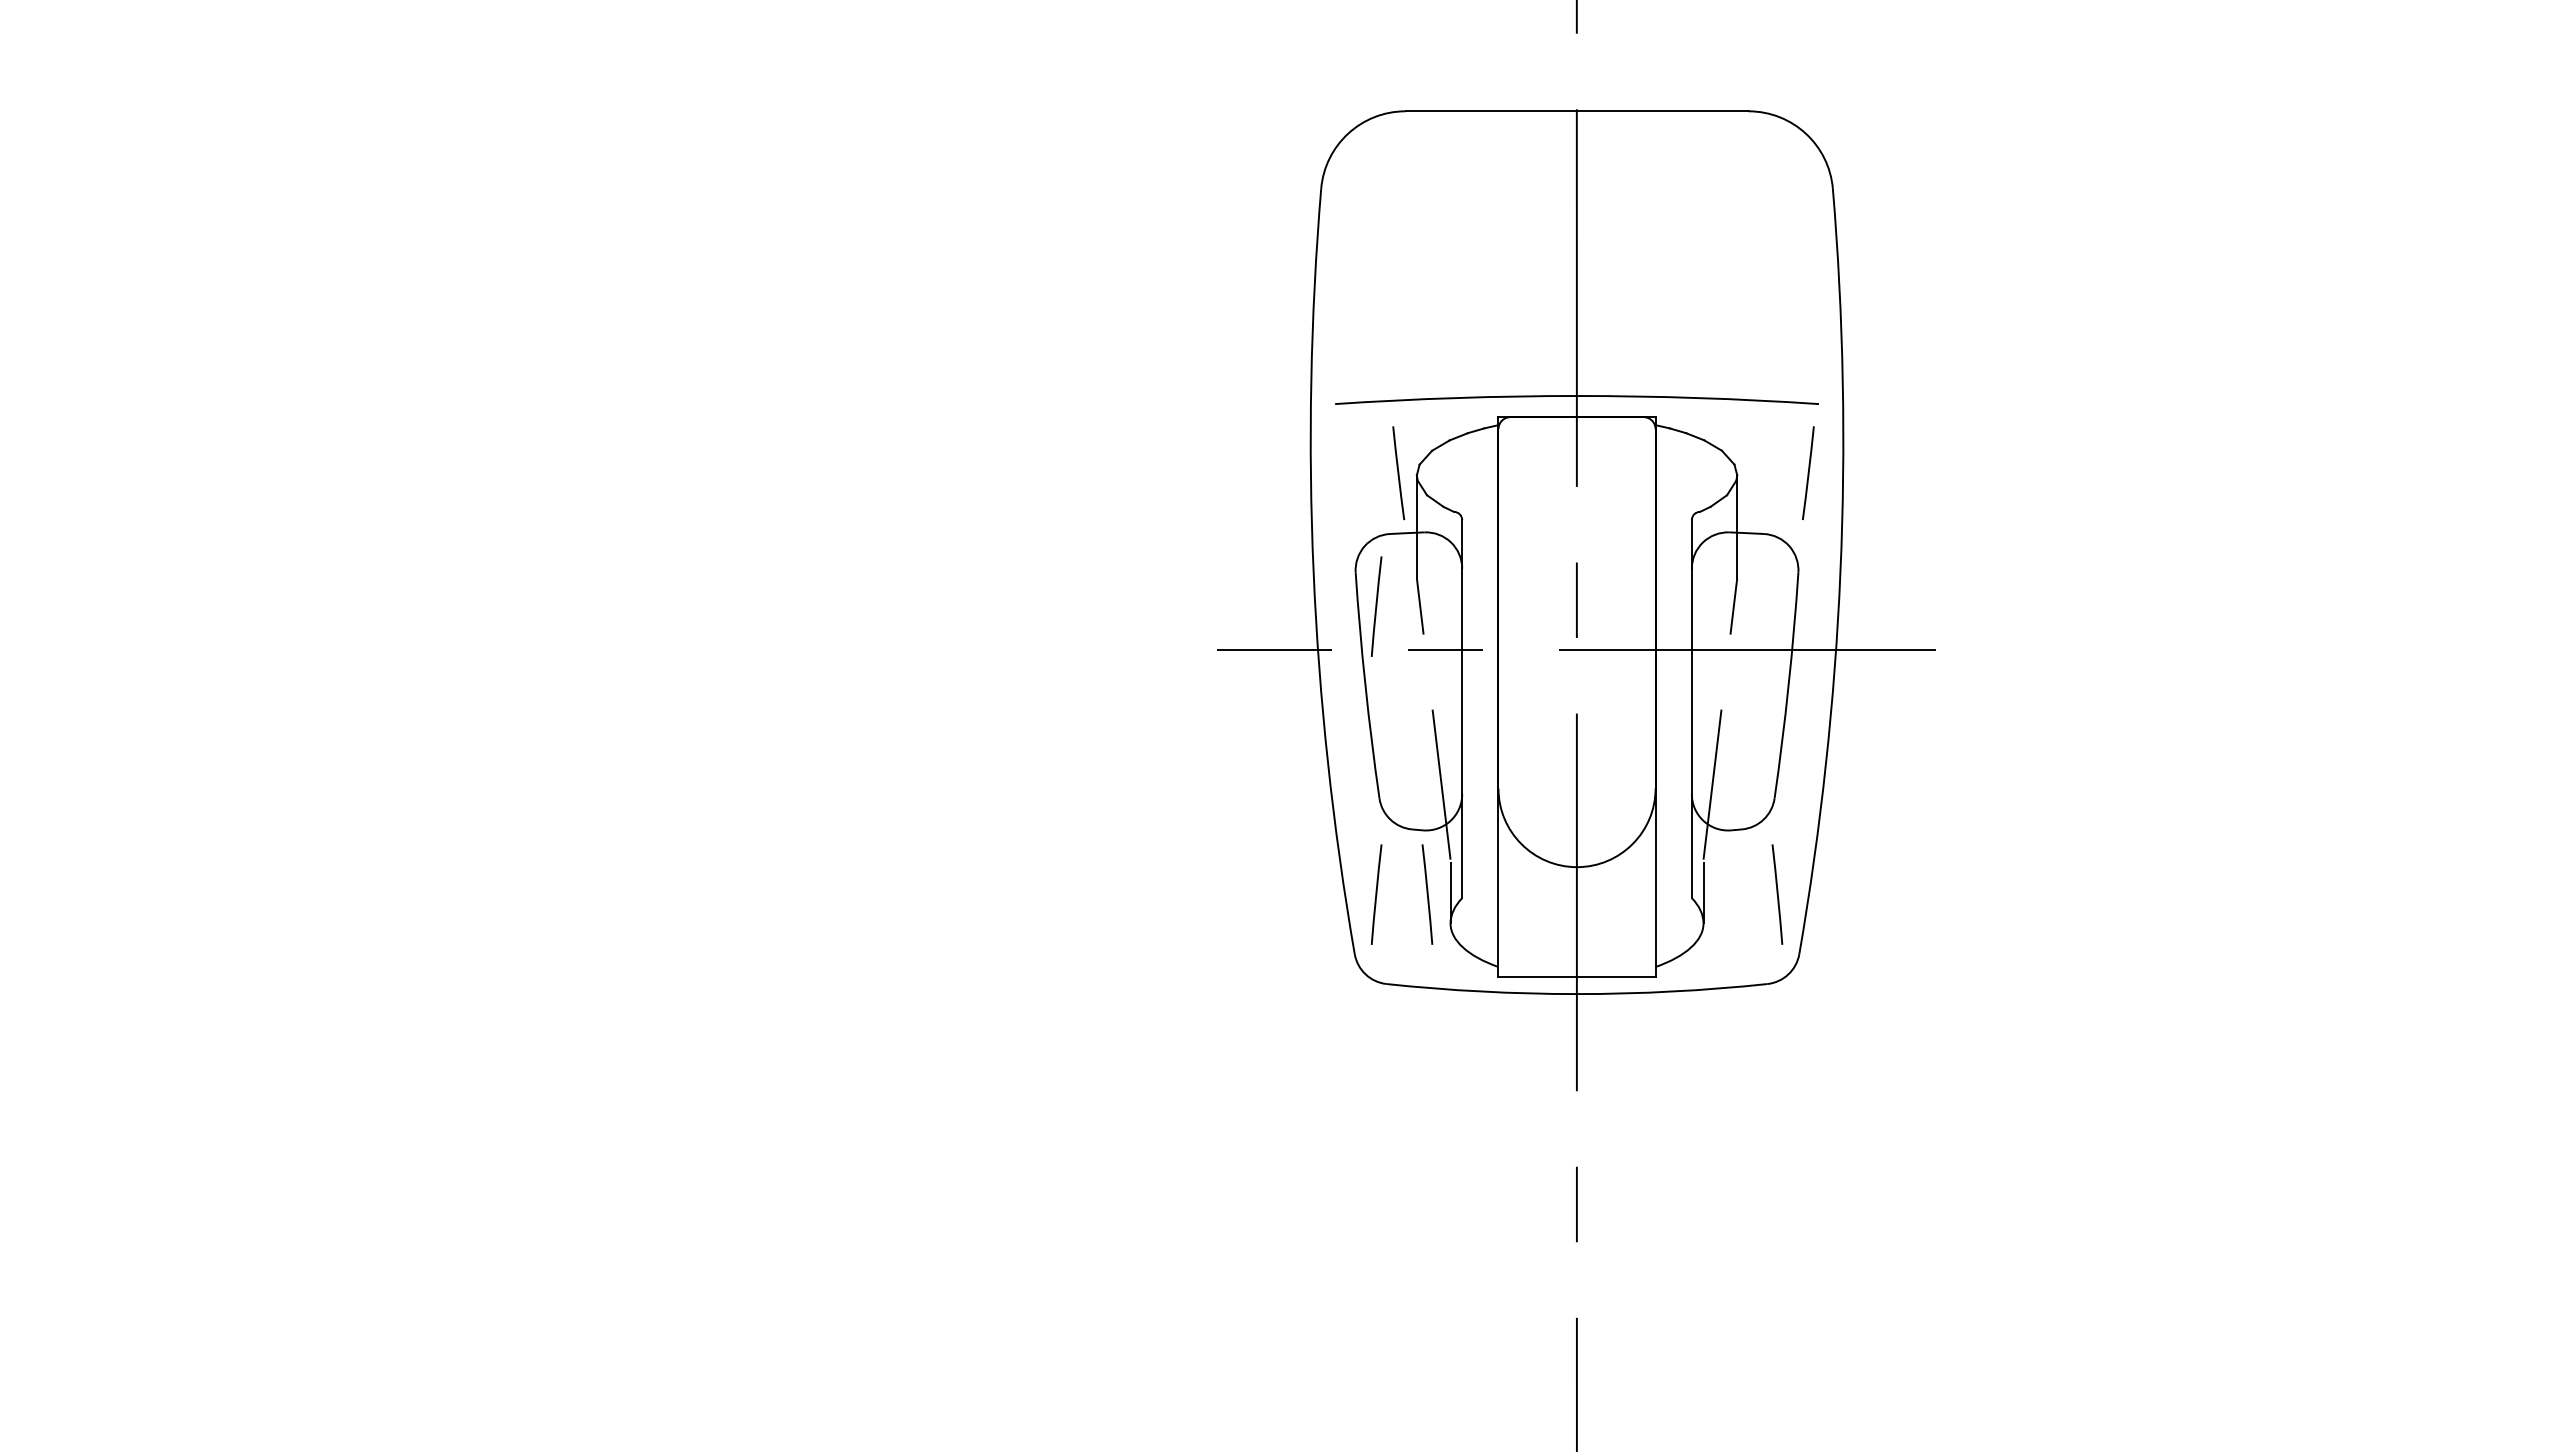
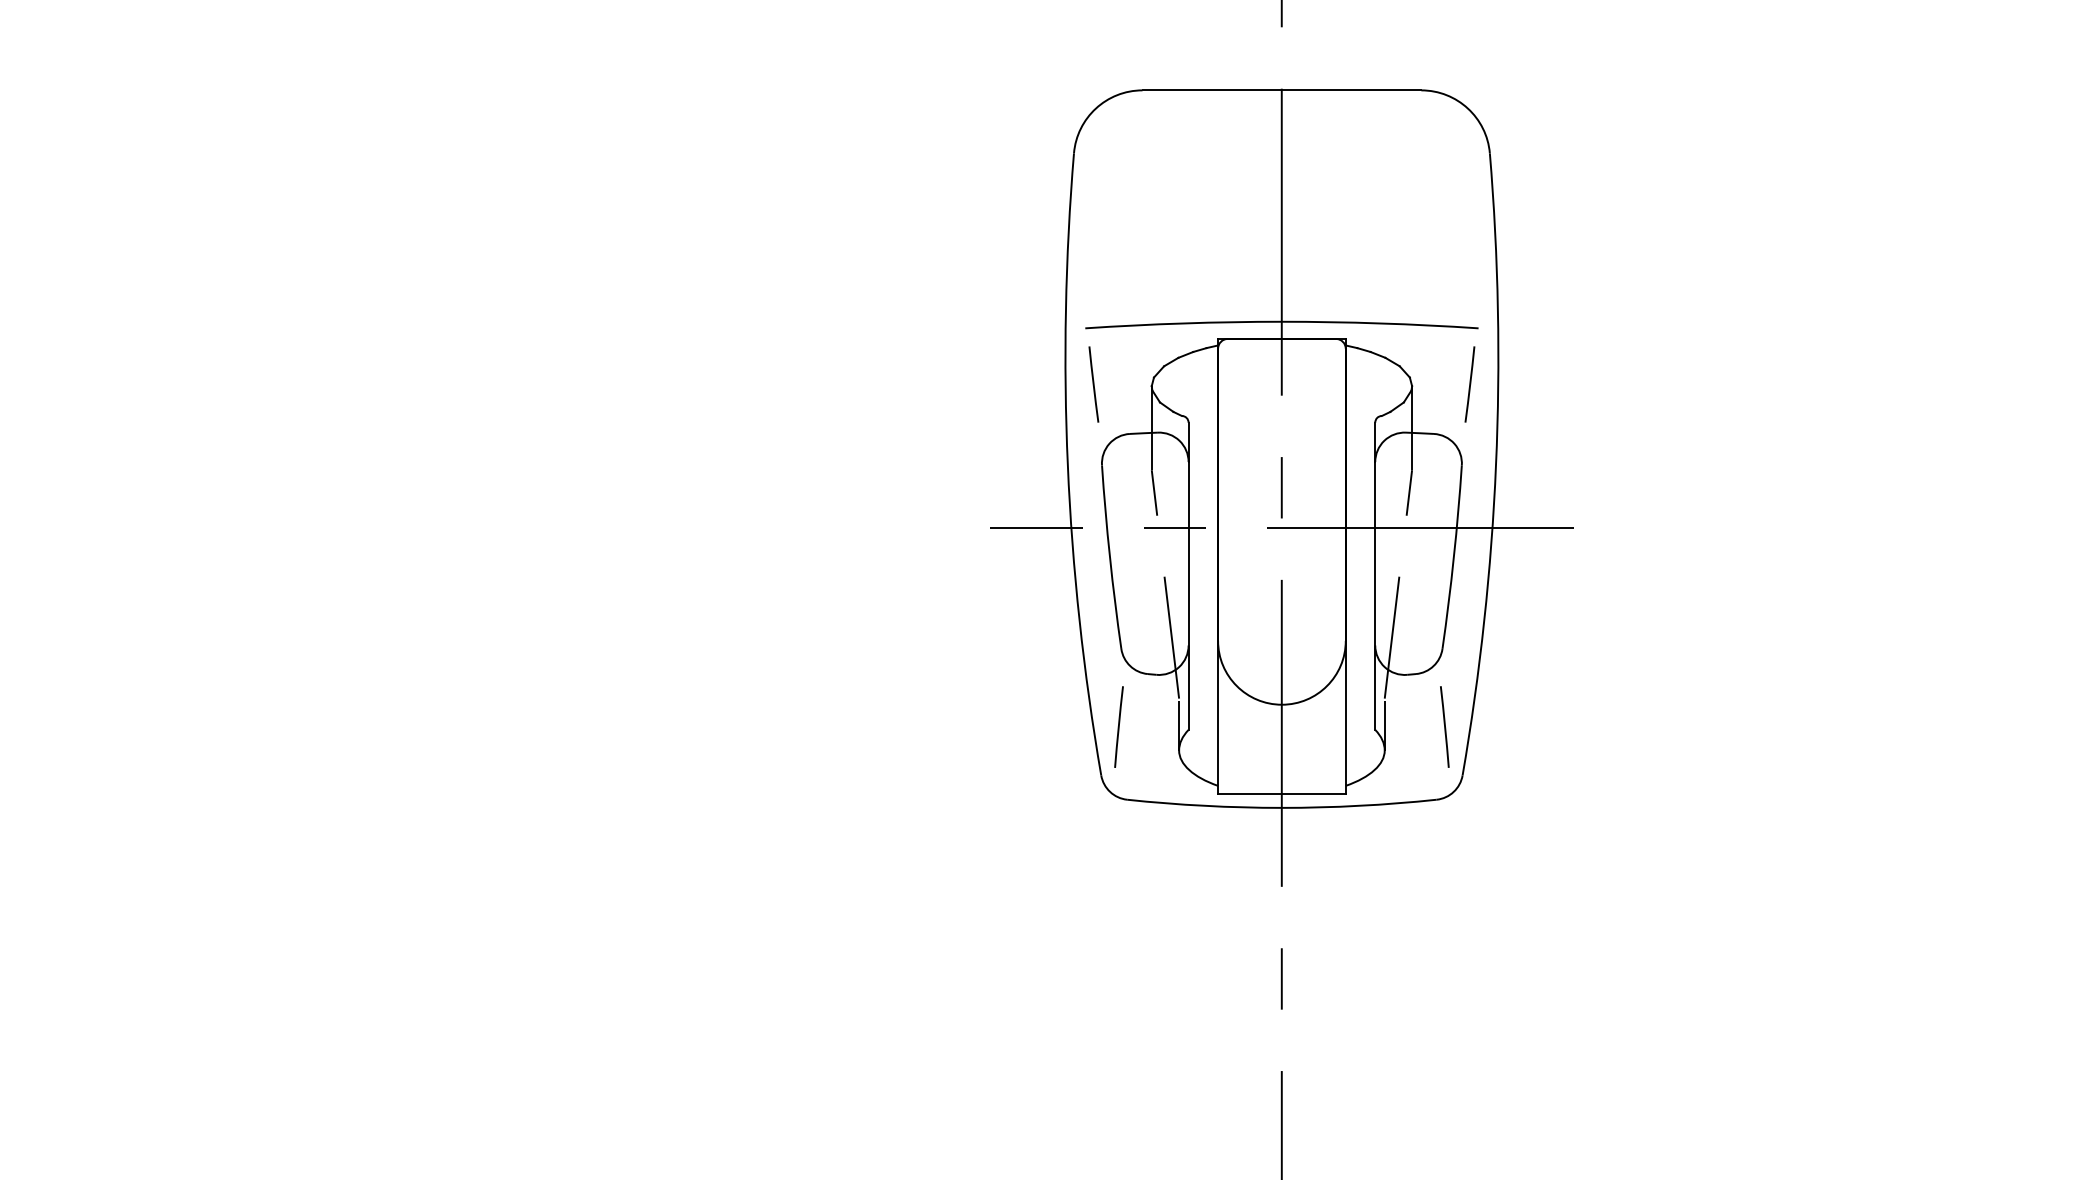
line: (1398, 473) -> (1093, 384), moved
line: (1376, 606) -> (1118, 492), removed
line: (1427, 894) -> (1160, 726), removed

